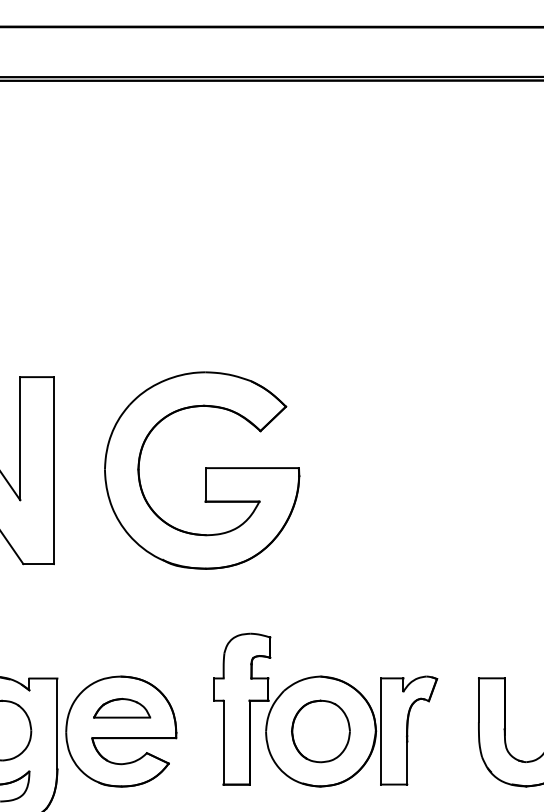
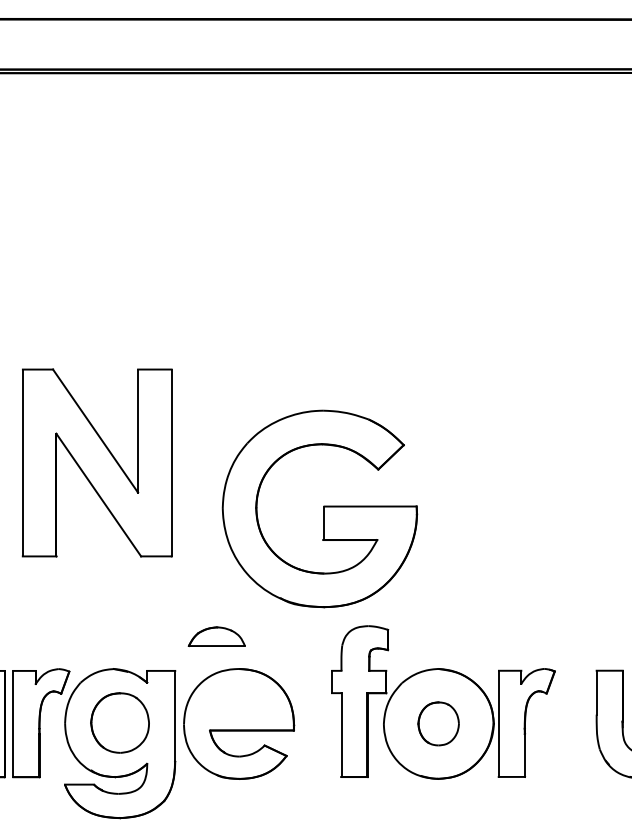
part: (201, 470) -> (319, 508), moved
part: (121, 708) -> (216, 636), moved
part: (320, 731) -> (438, 723), size x0.7

